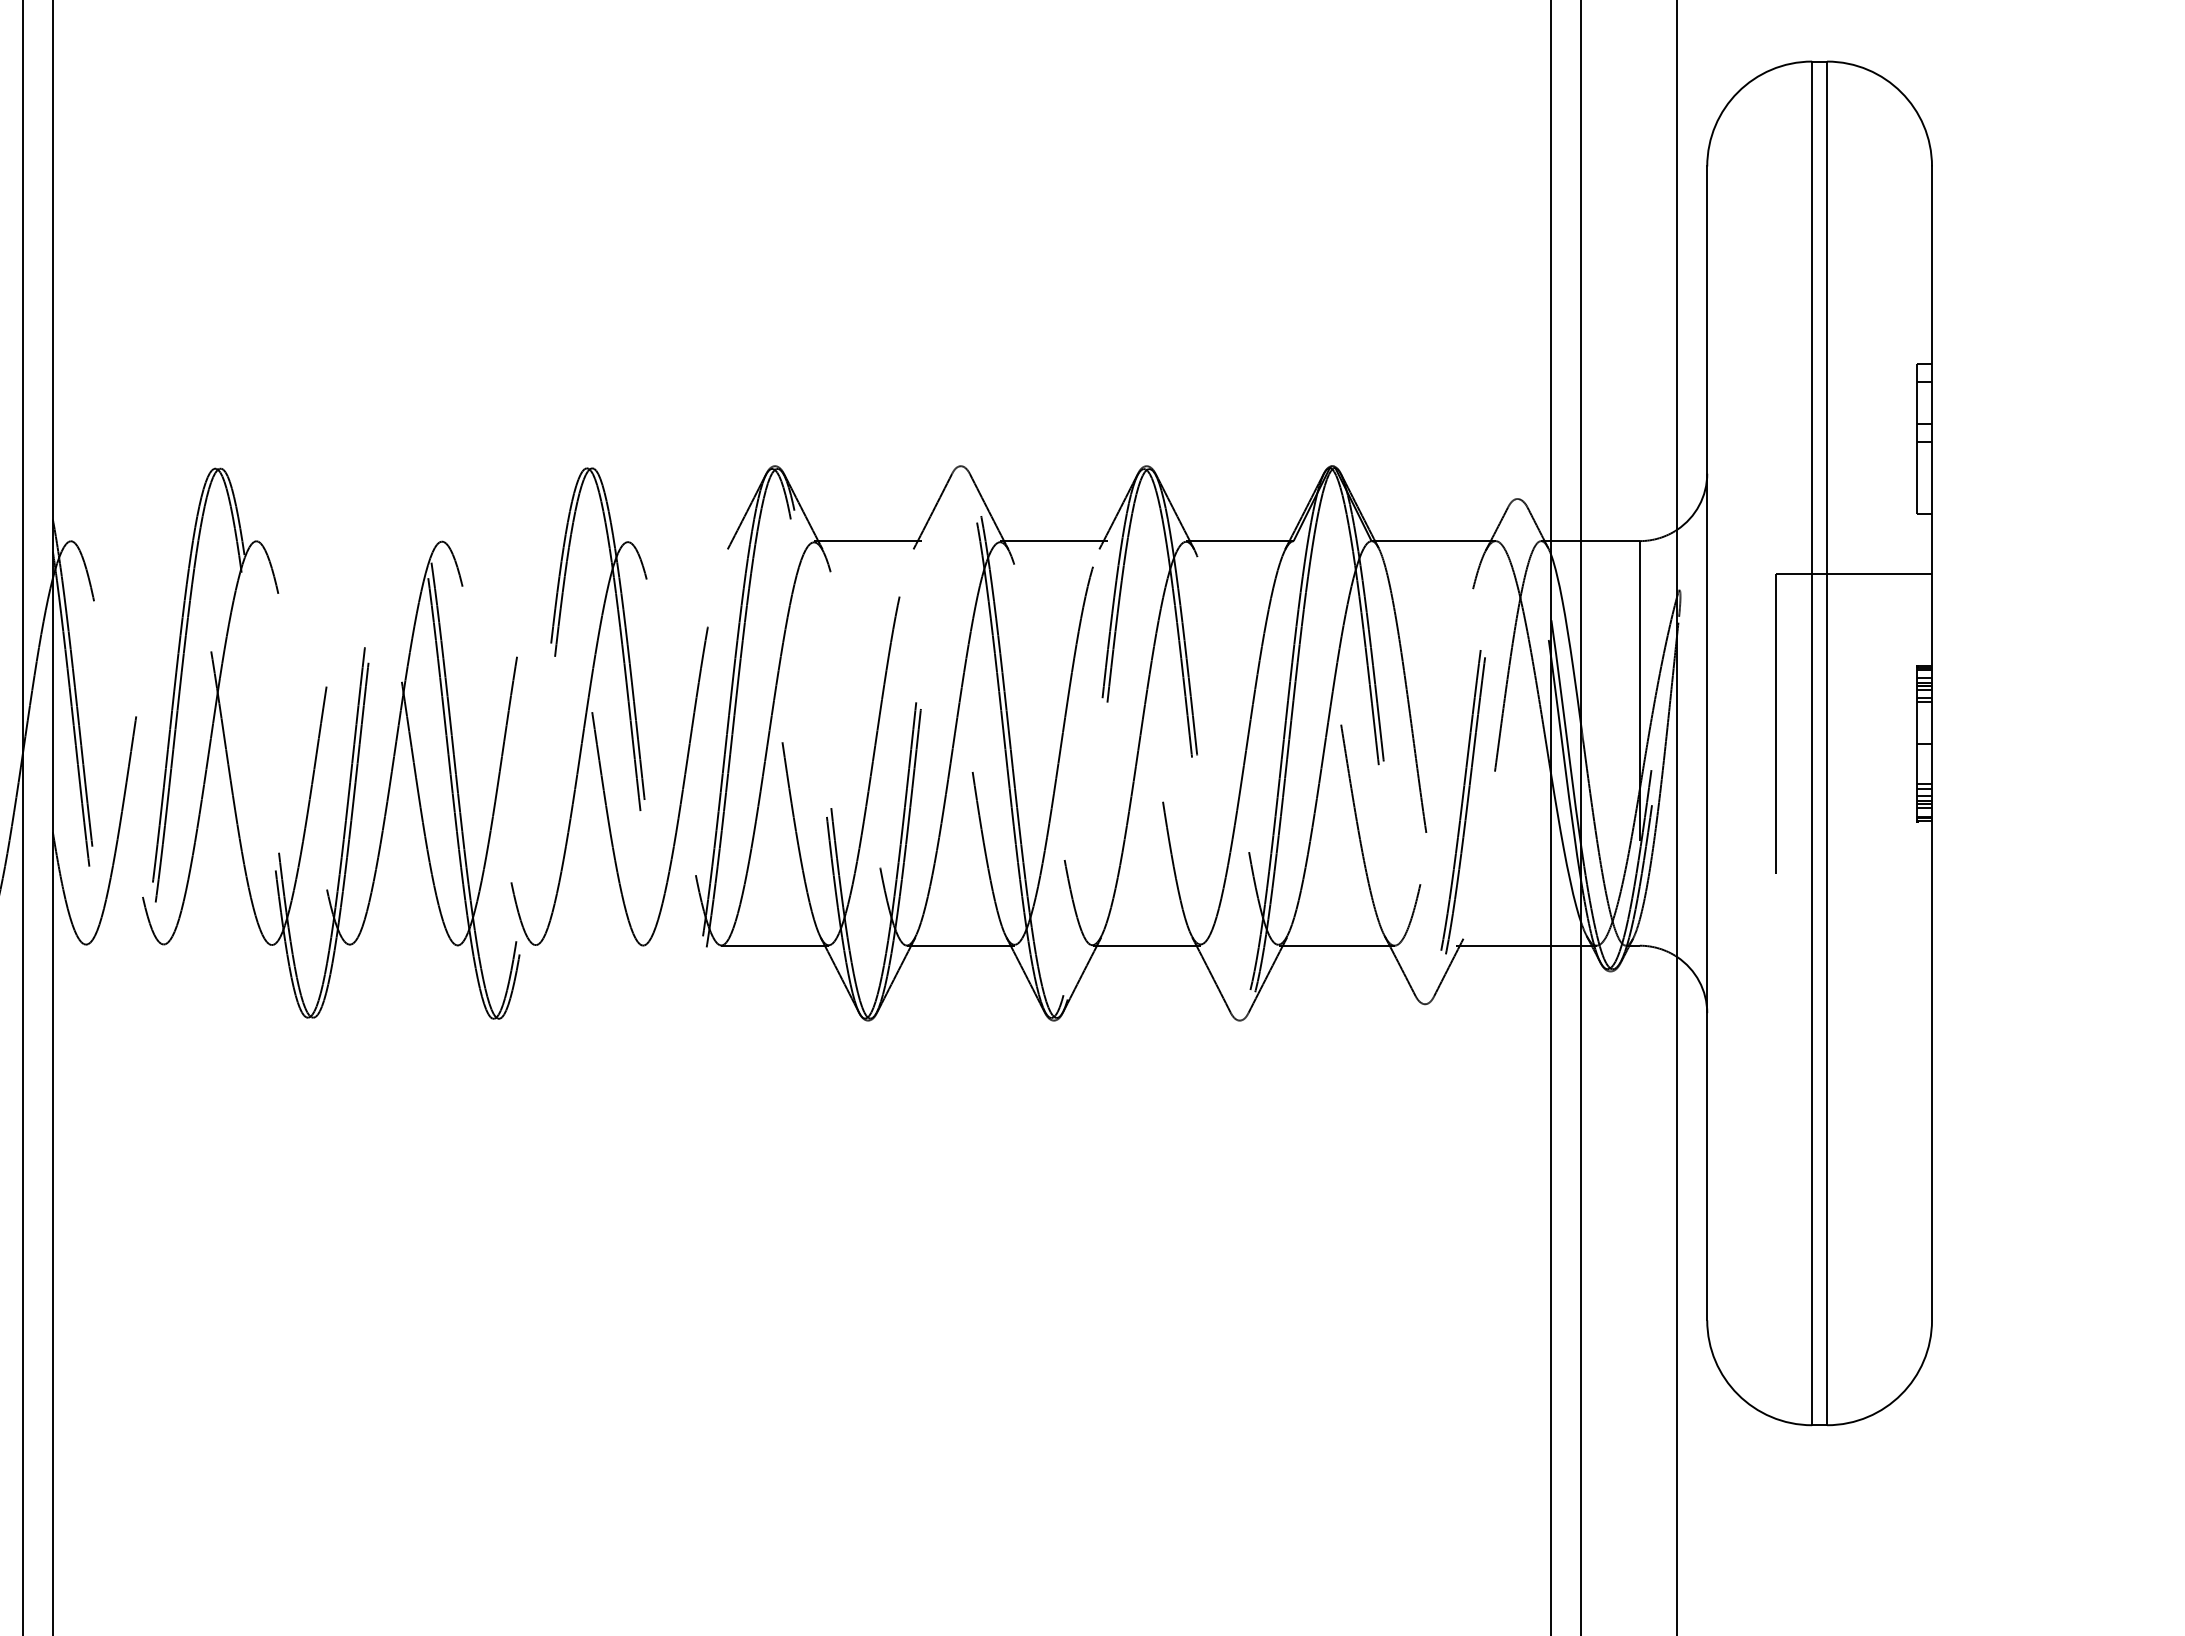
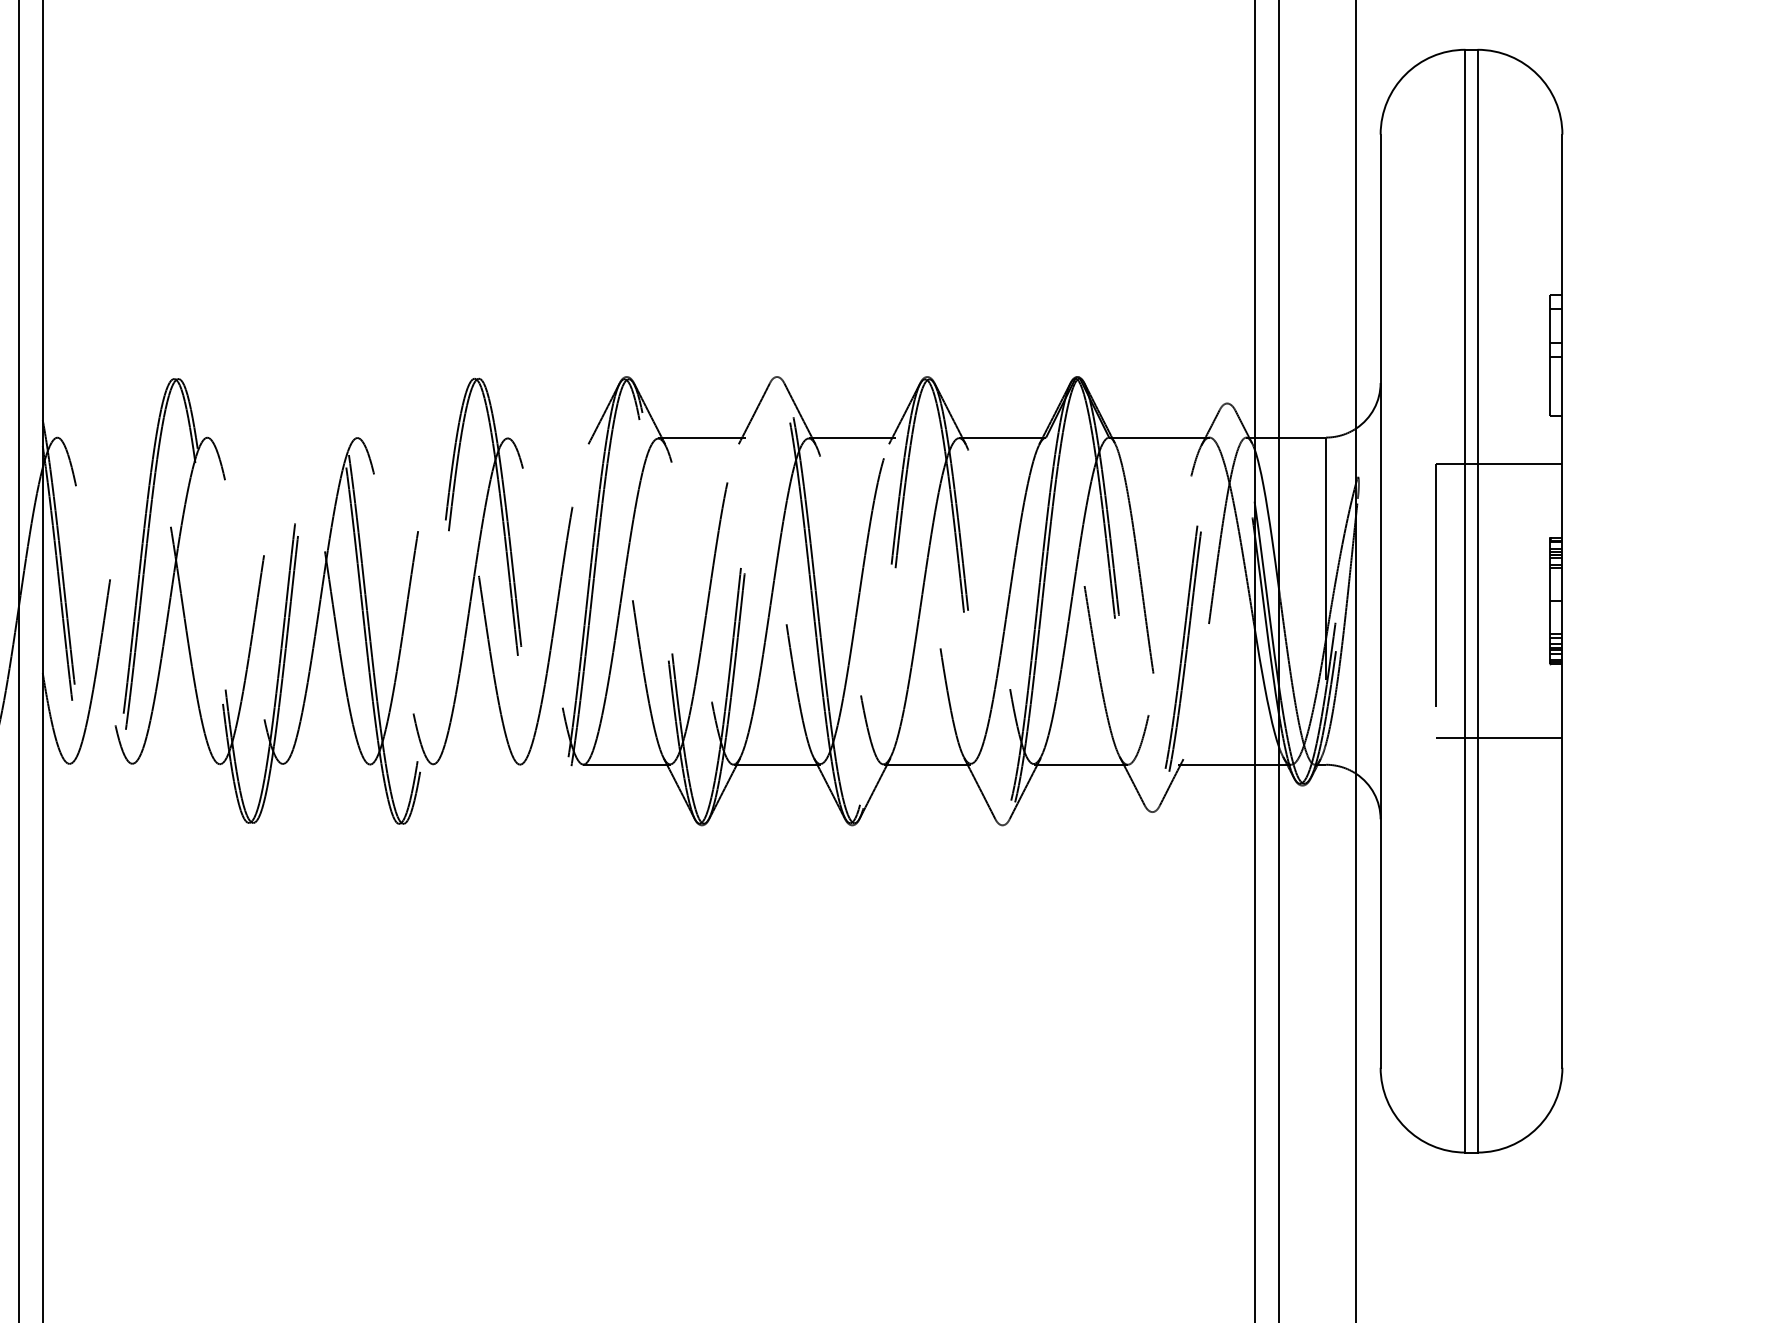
line: (1854, 912) -> (1499, 737), added

